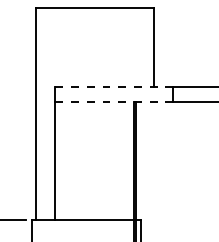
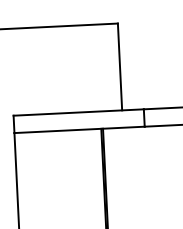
line: (113, 86) -> (77, 112), dashed -> solid
line: (113, 102) -> (78, 130), dashed -> solid

